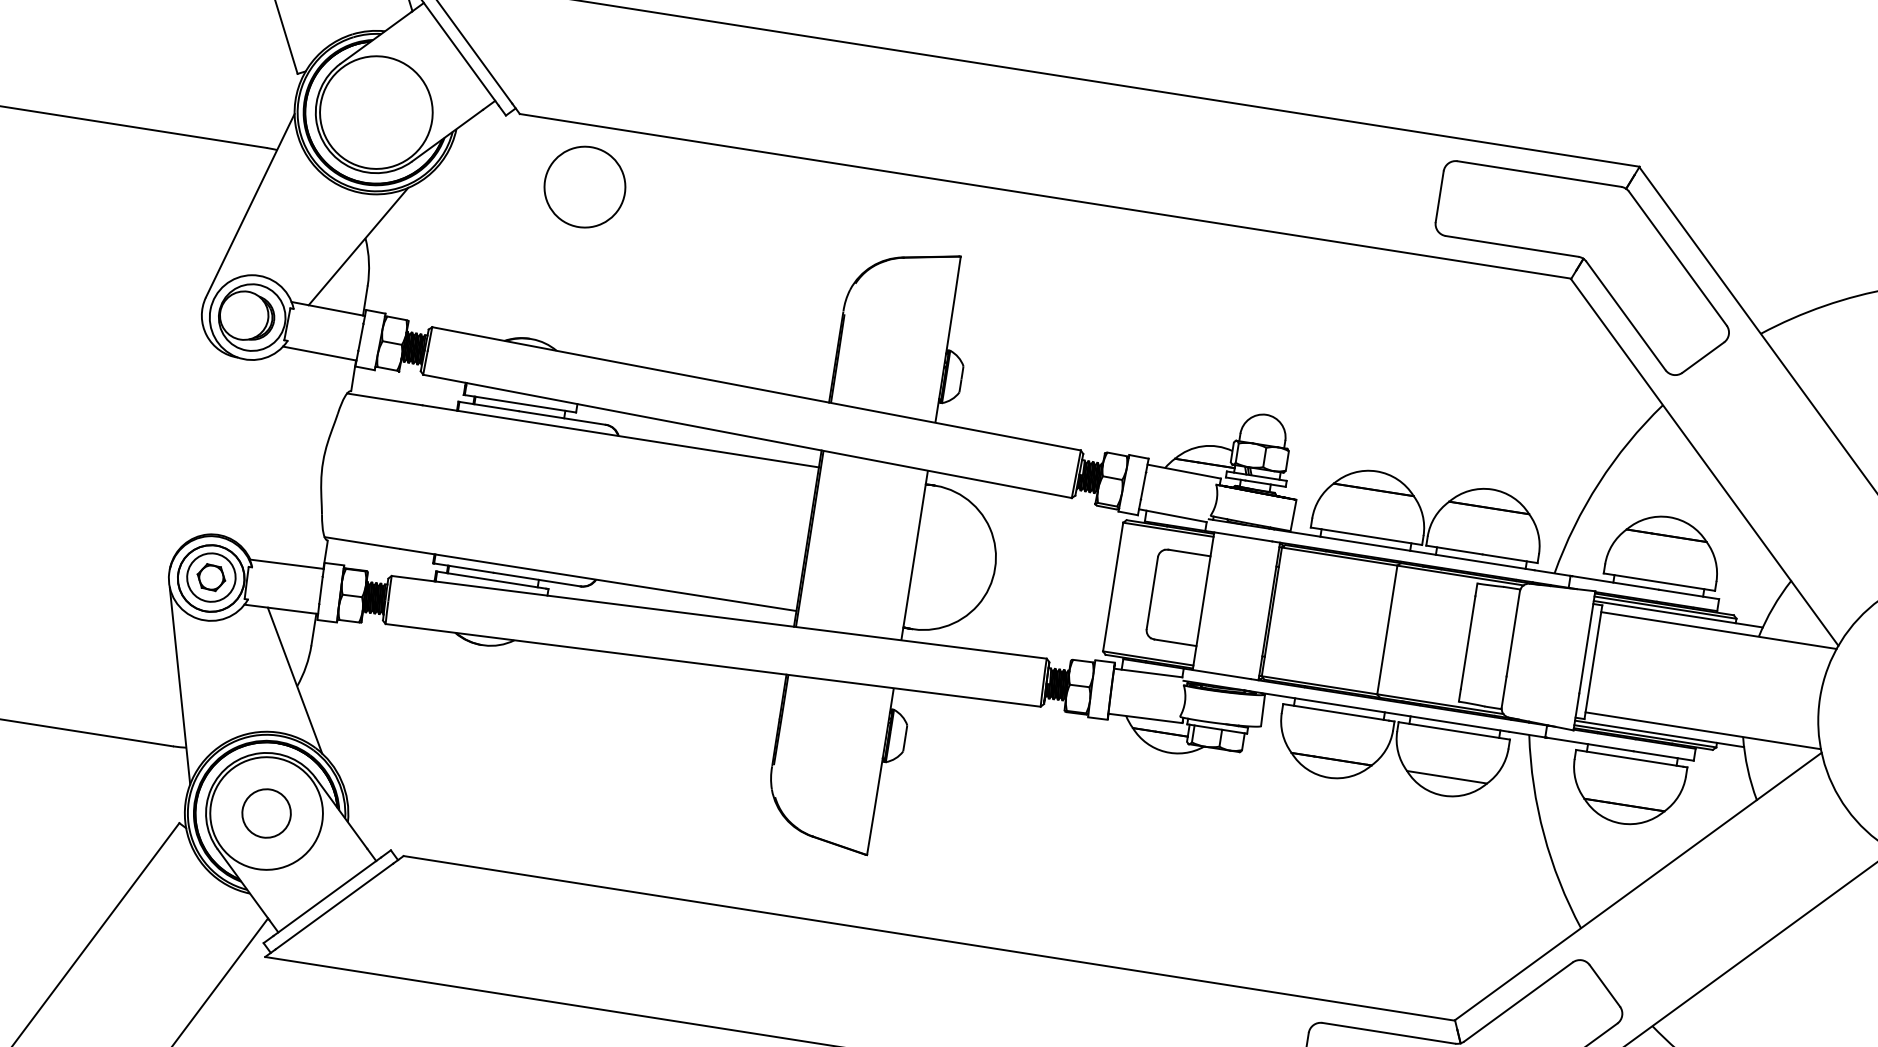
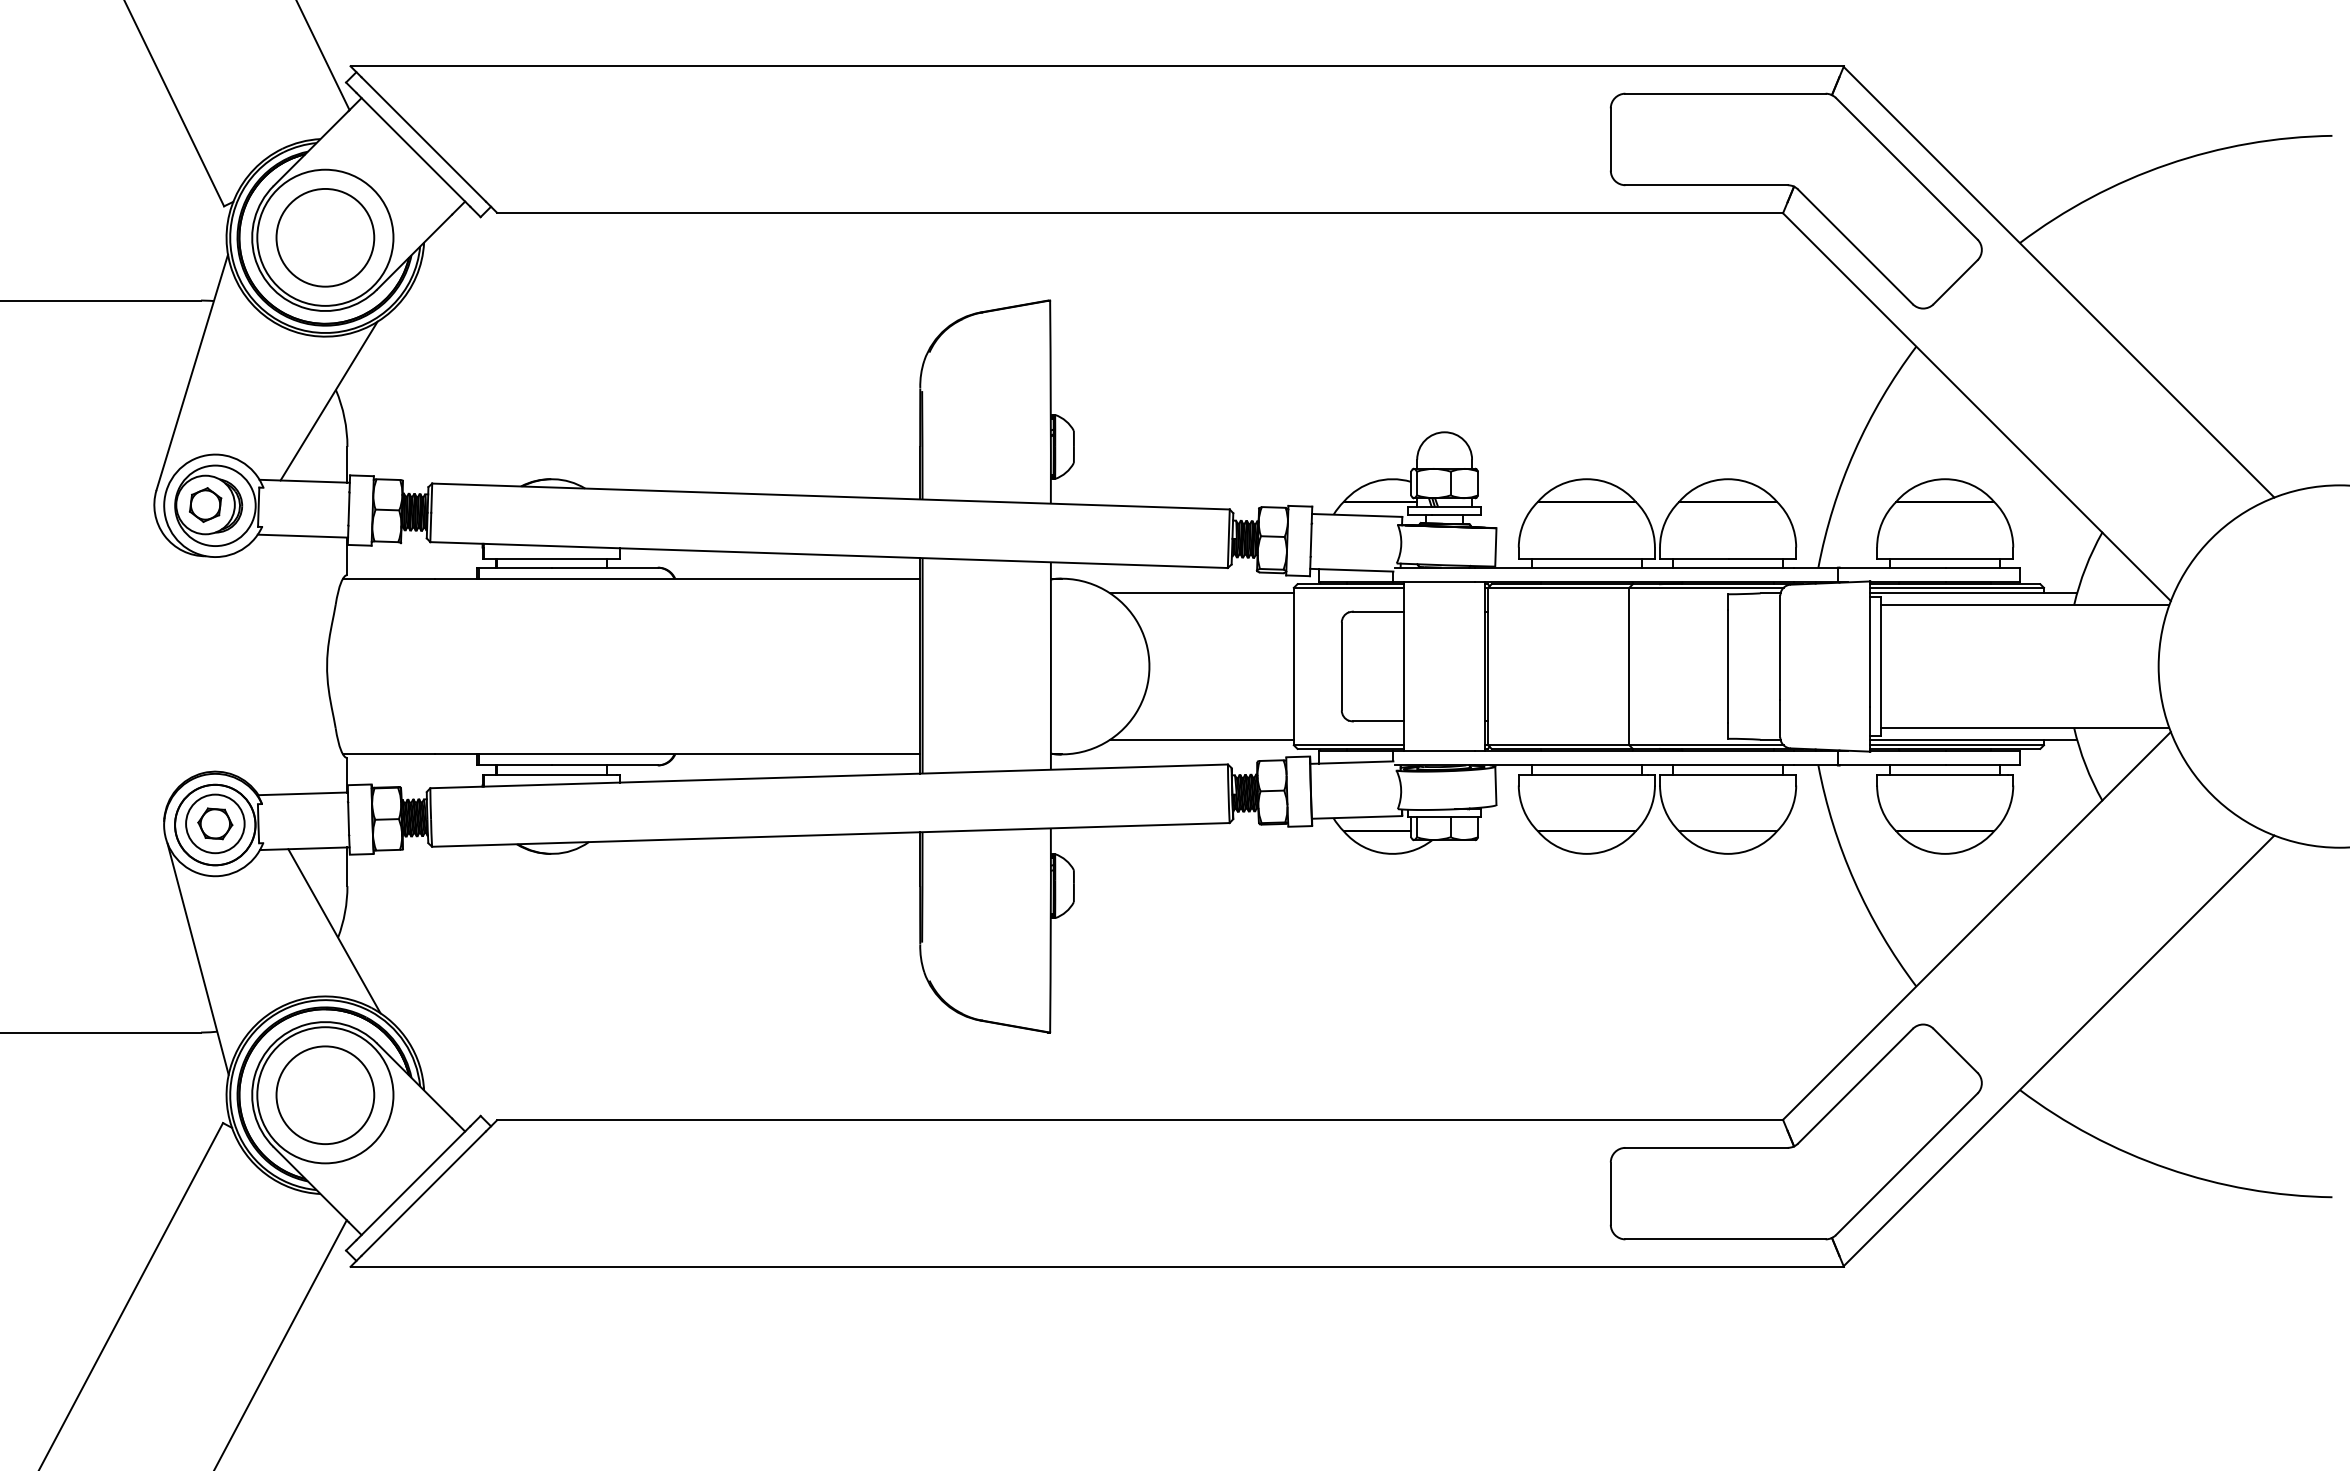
circle: (585, 186) -> (325, 237), moved
part: (244, 315) -> (205, 504), added
line: (1047, 515) -> (1201, 593), added
line: (1028, 634) -> (1201, 739), added
circle: (266, 813) -> (325, 1095), size x1.67

